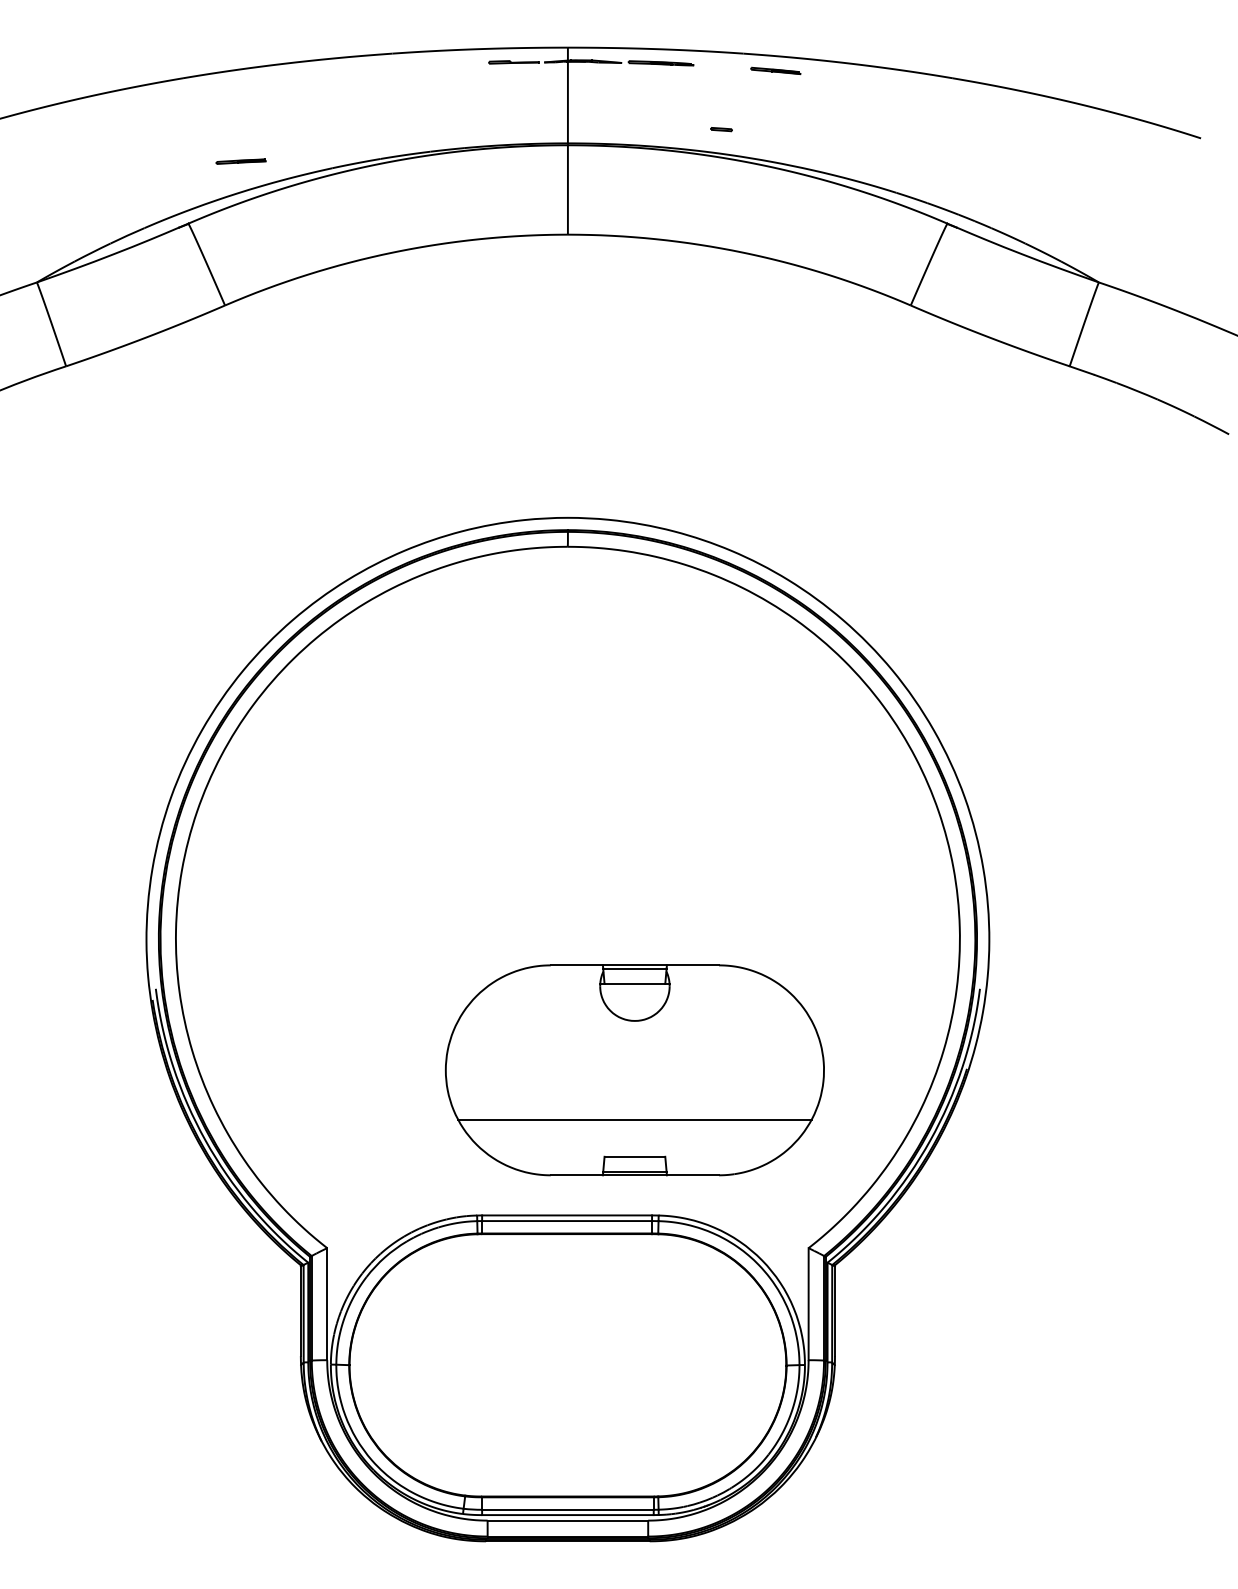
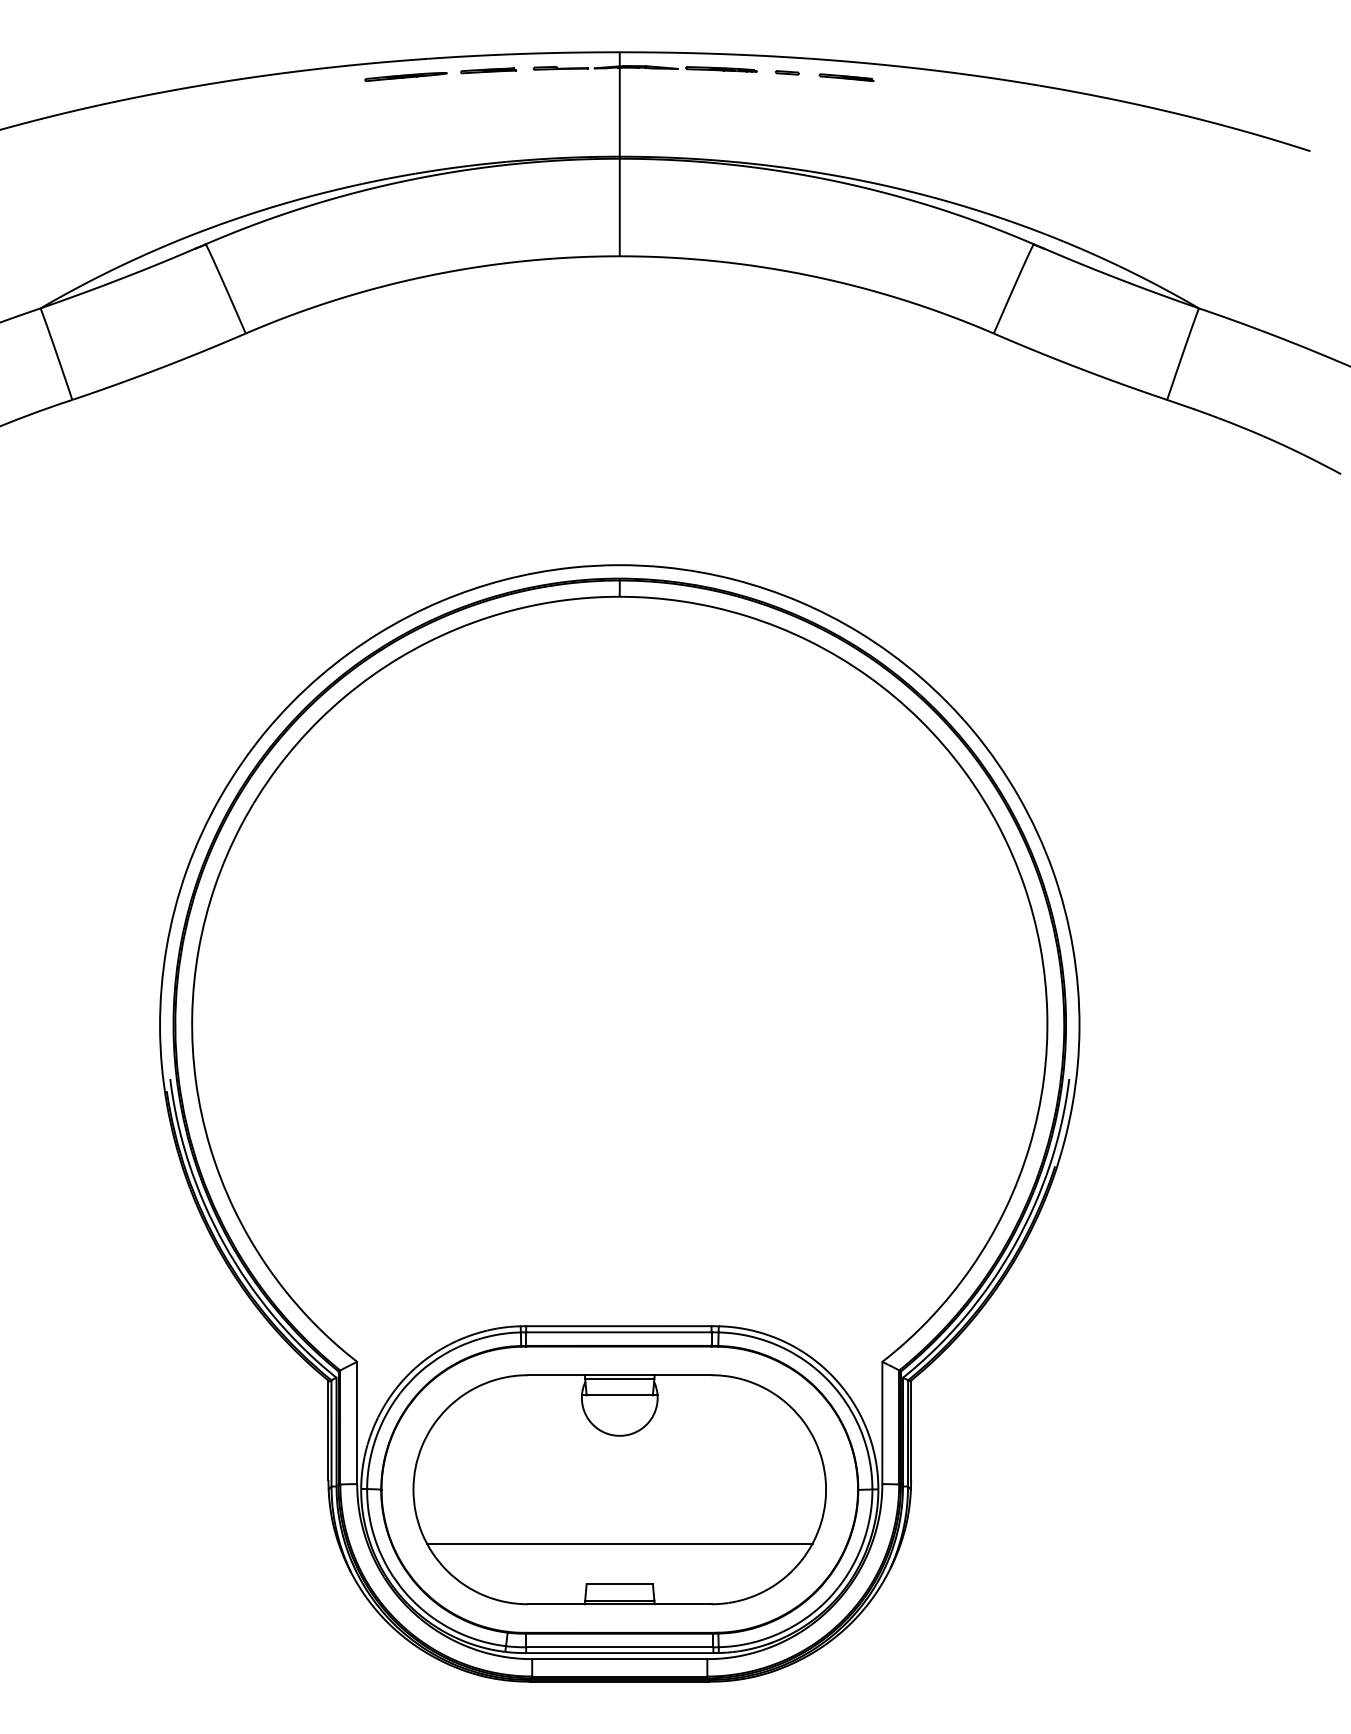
part: (371, 70) -> (405, 77), added
part: (721, 129) -> (787, 72), moved
part: (240, 161) -> (487, 70), moved
part: (634, 1070) -> (619, 1489), moved

